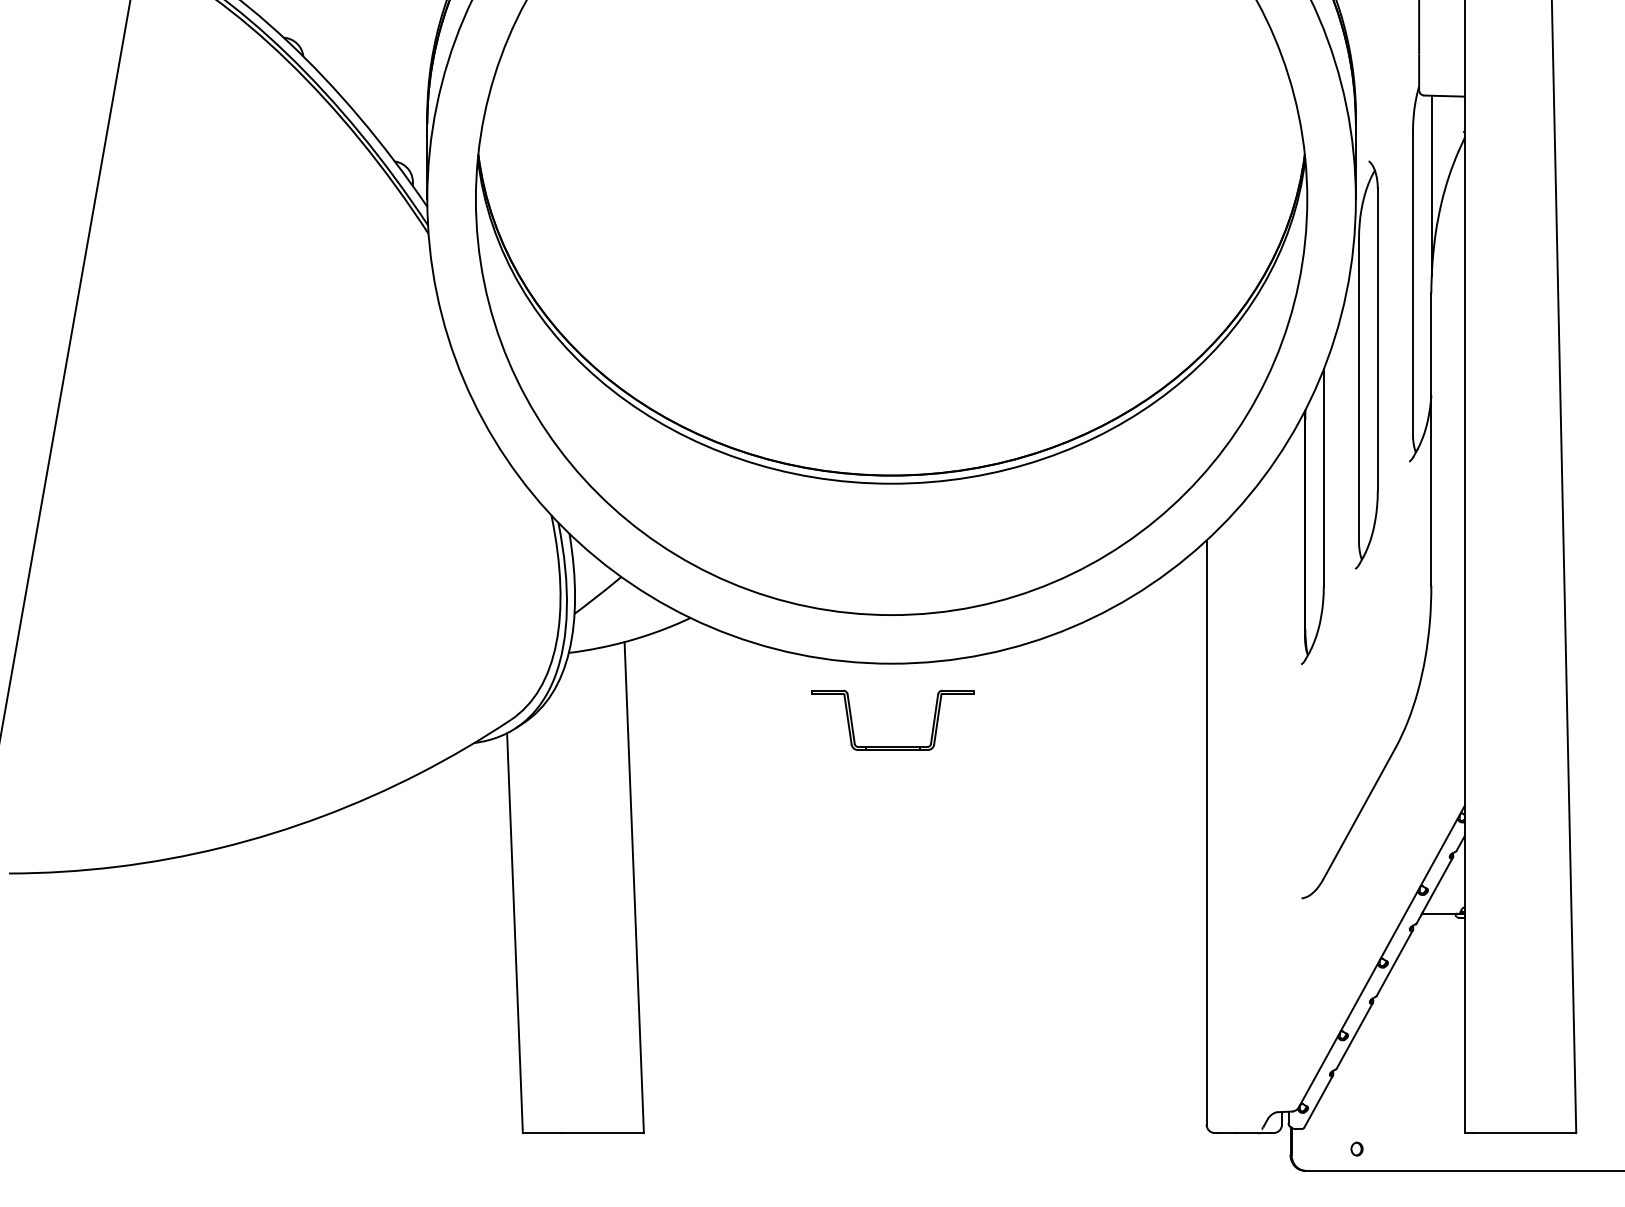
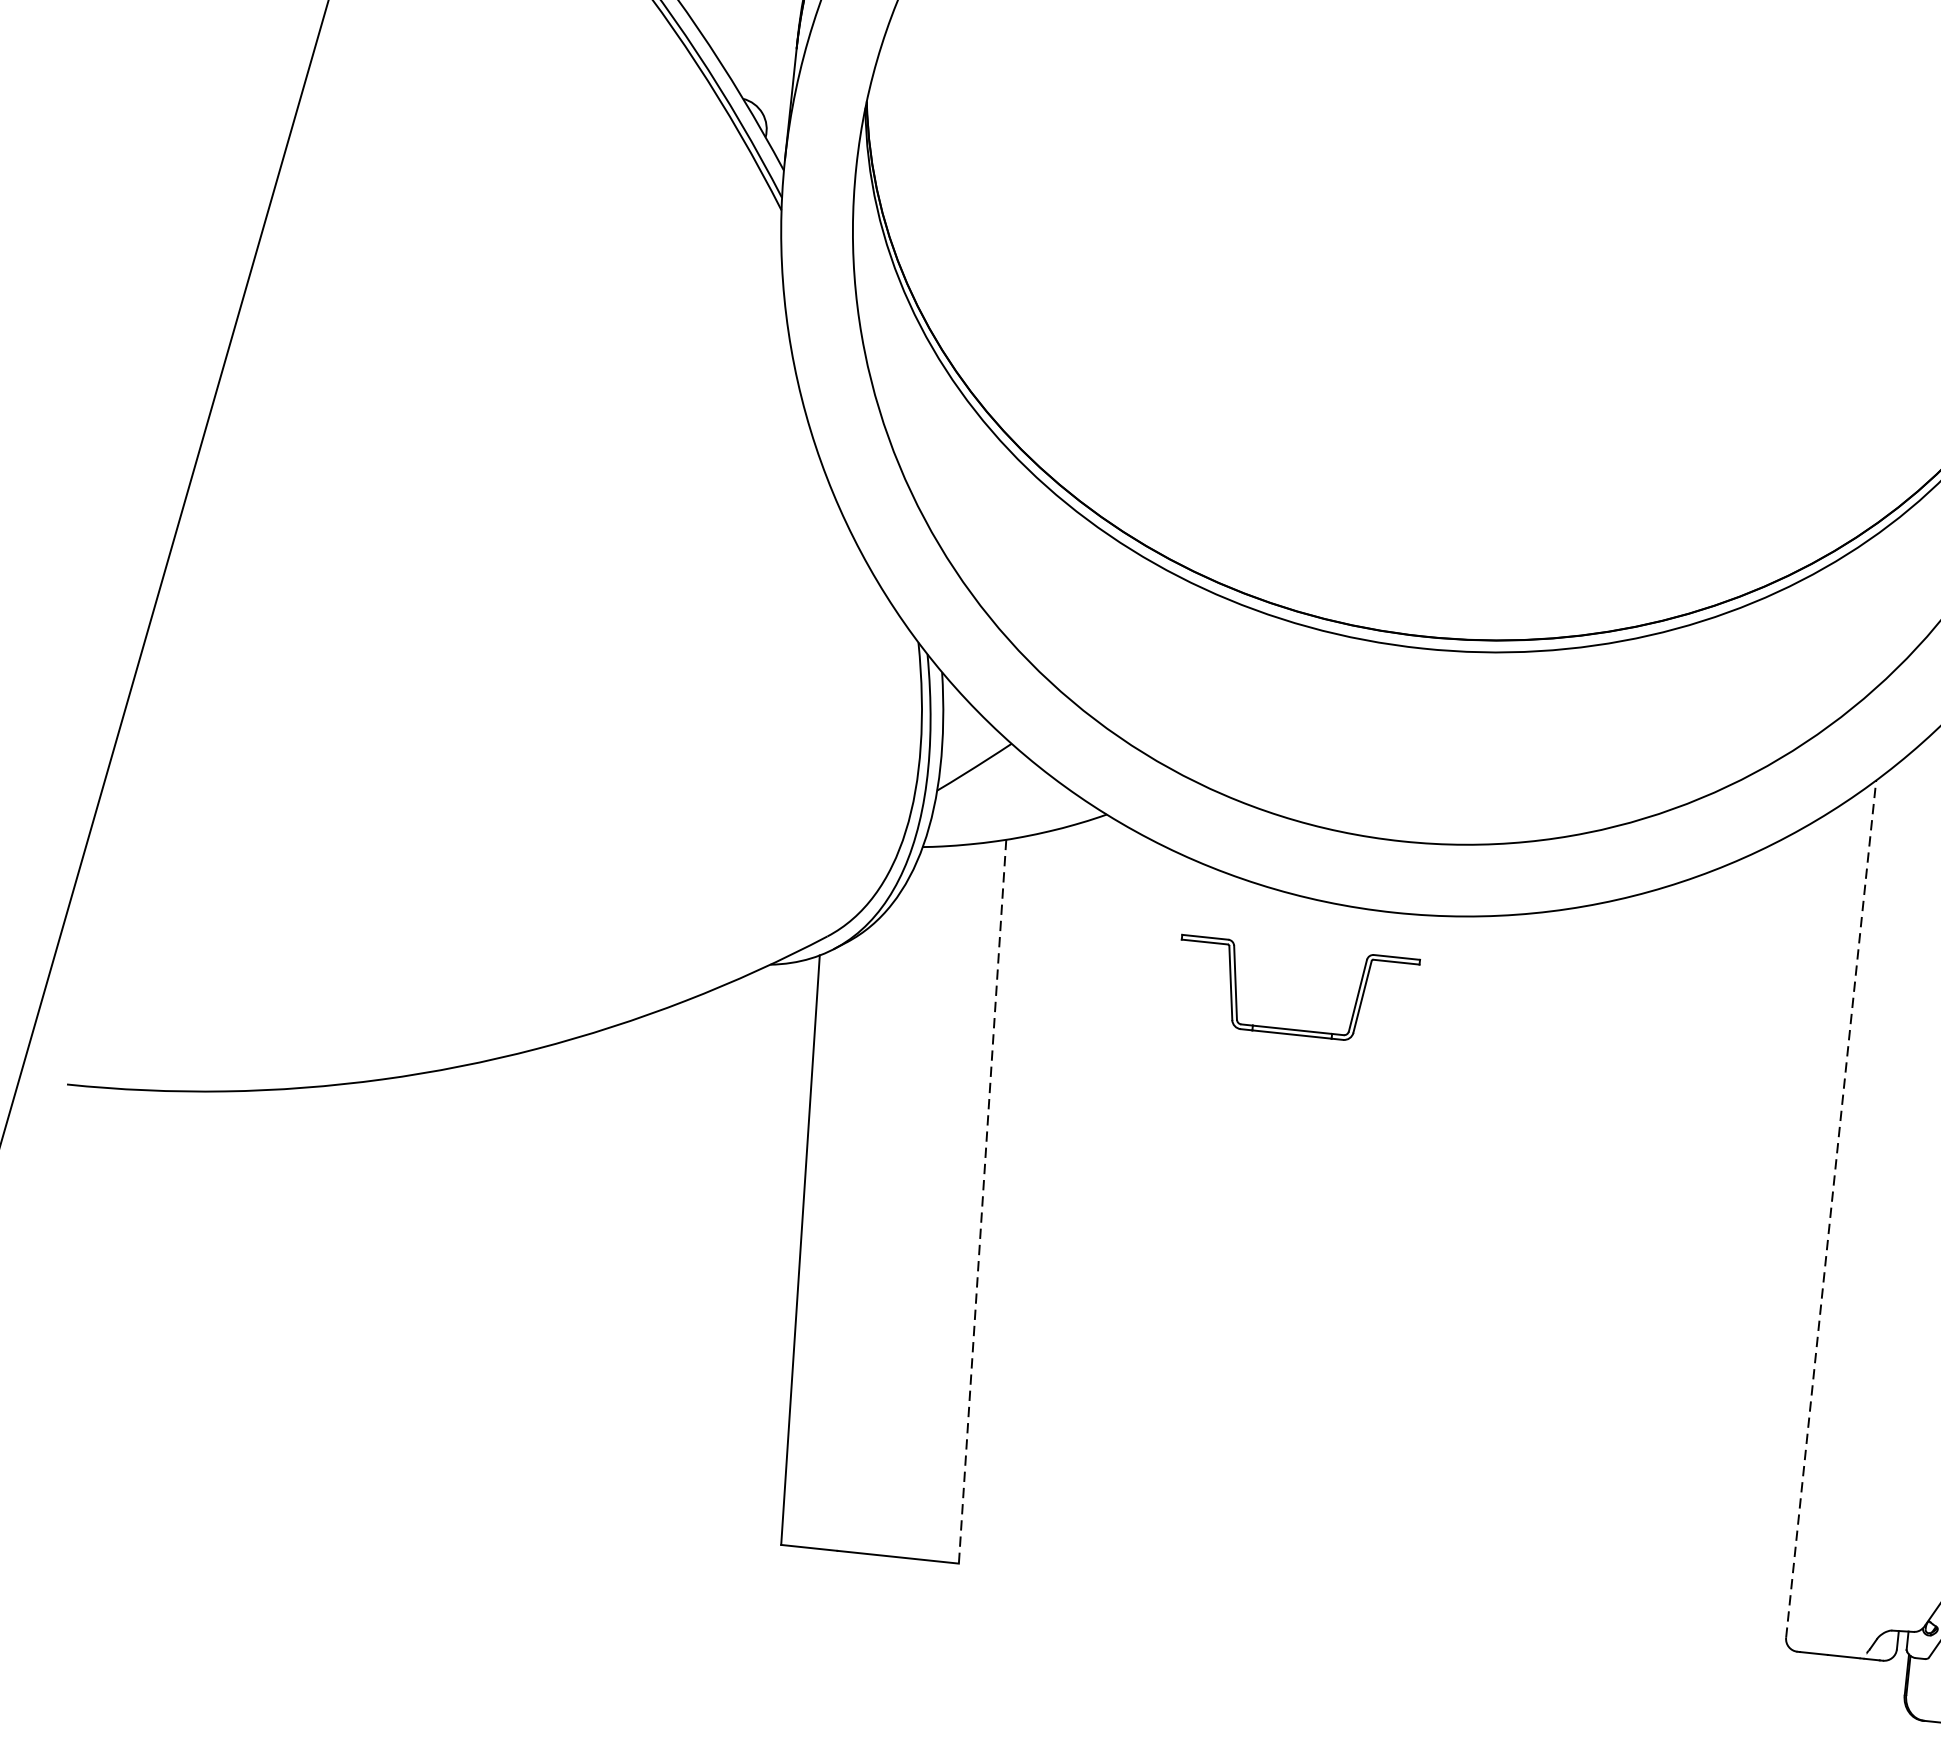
part: (892, 746) -> (1291, 1029), moved
line: (1206, 832) -> (1831, 1209), solid -> dashed
line: (634, 887) -> (982, 1201), solid -> dashed

